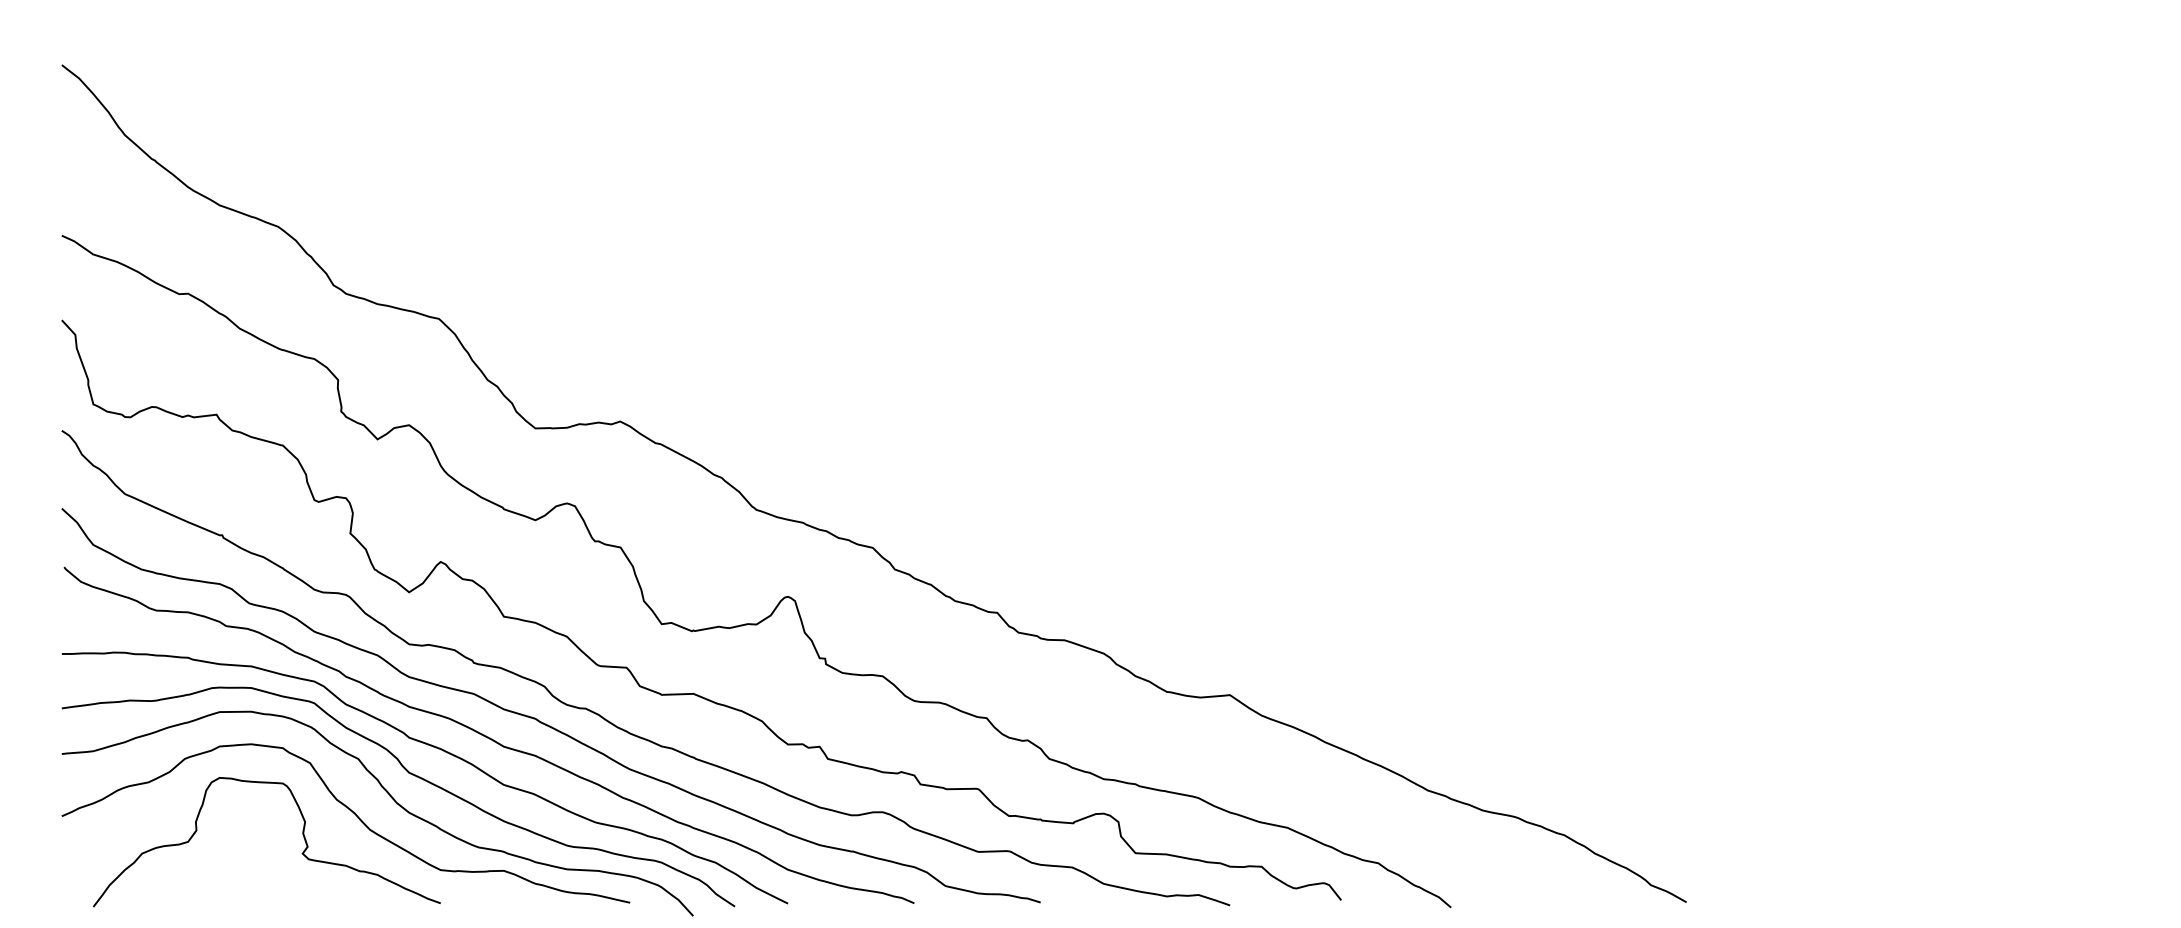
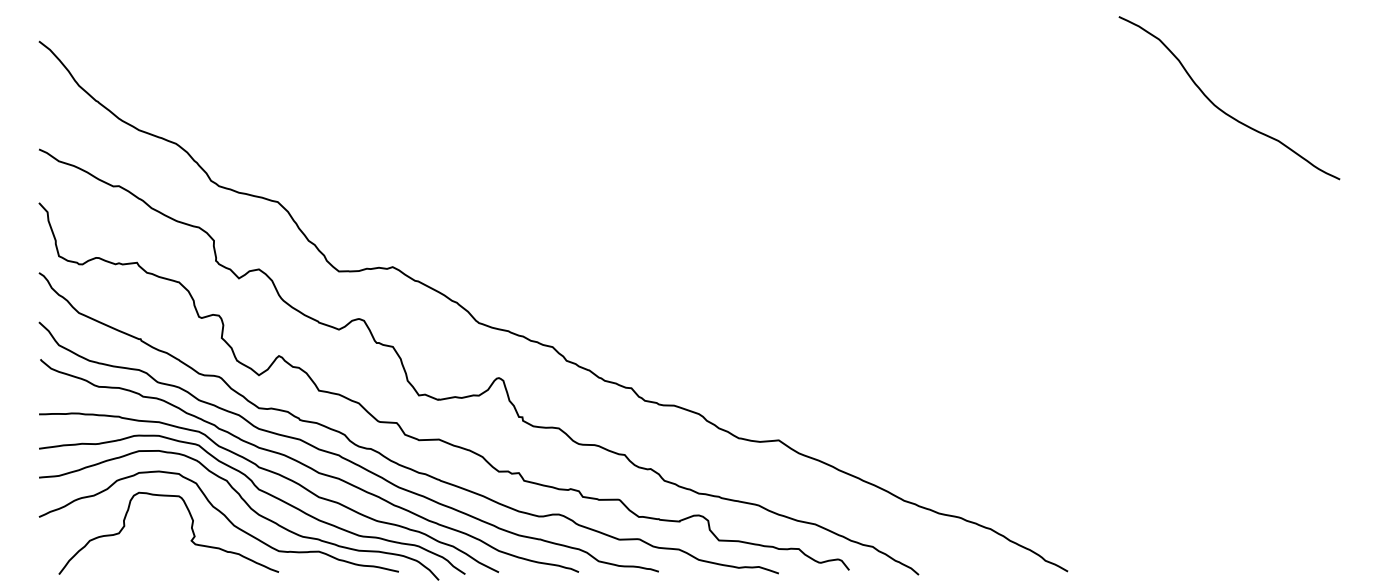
curve: (1932, 174) -> (1223, 110), added

